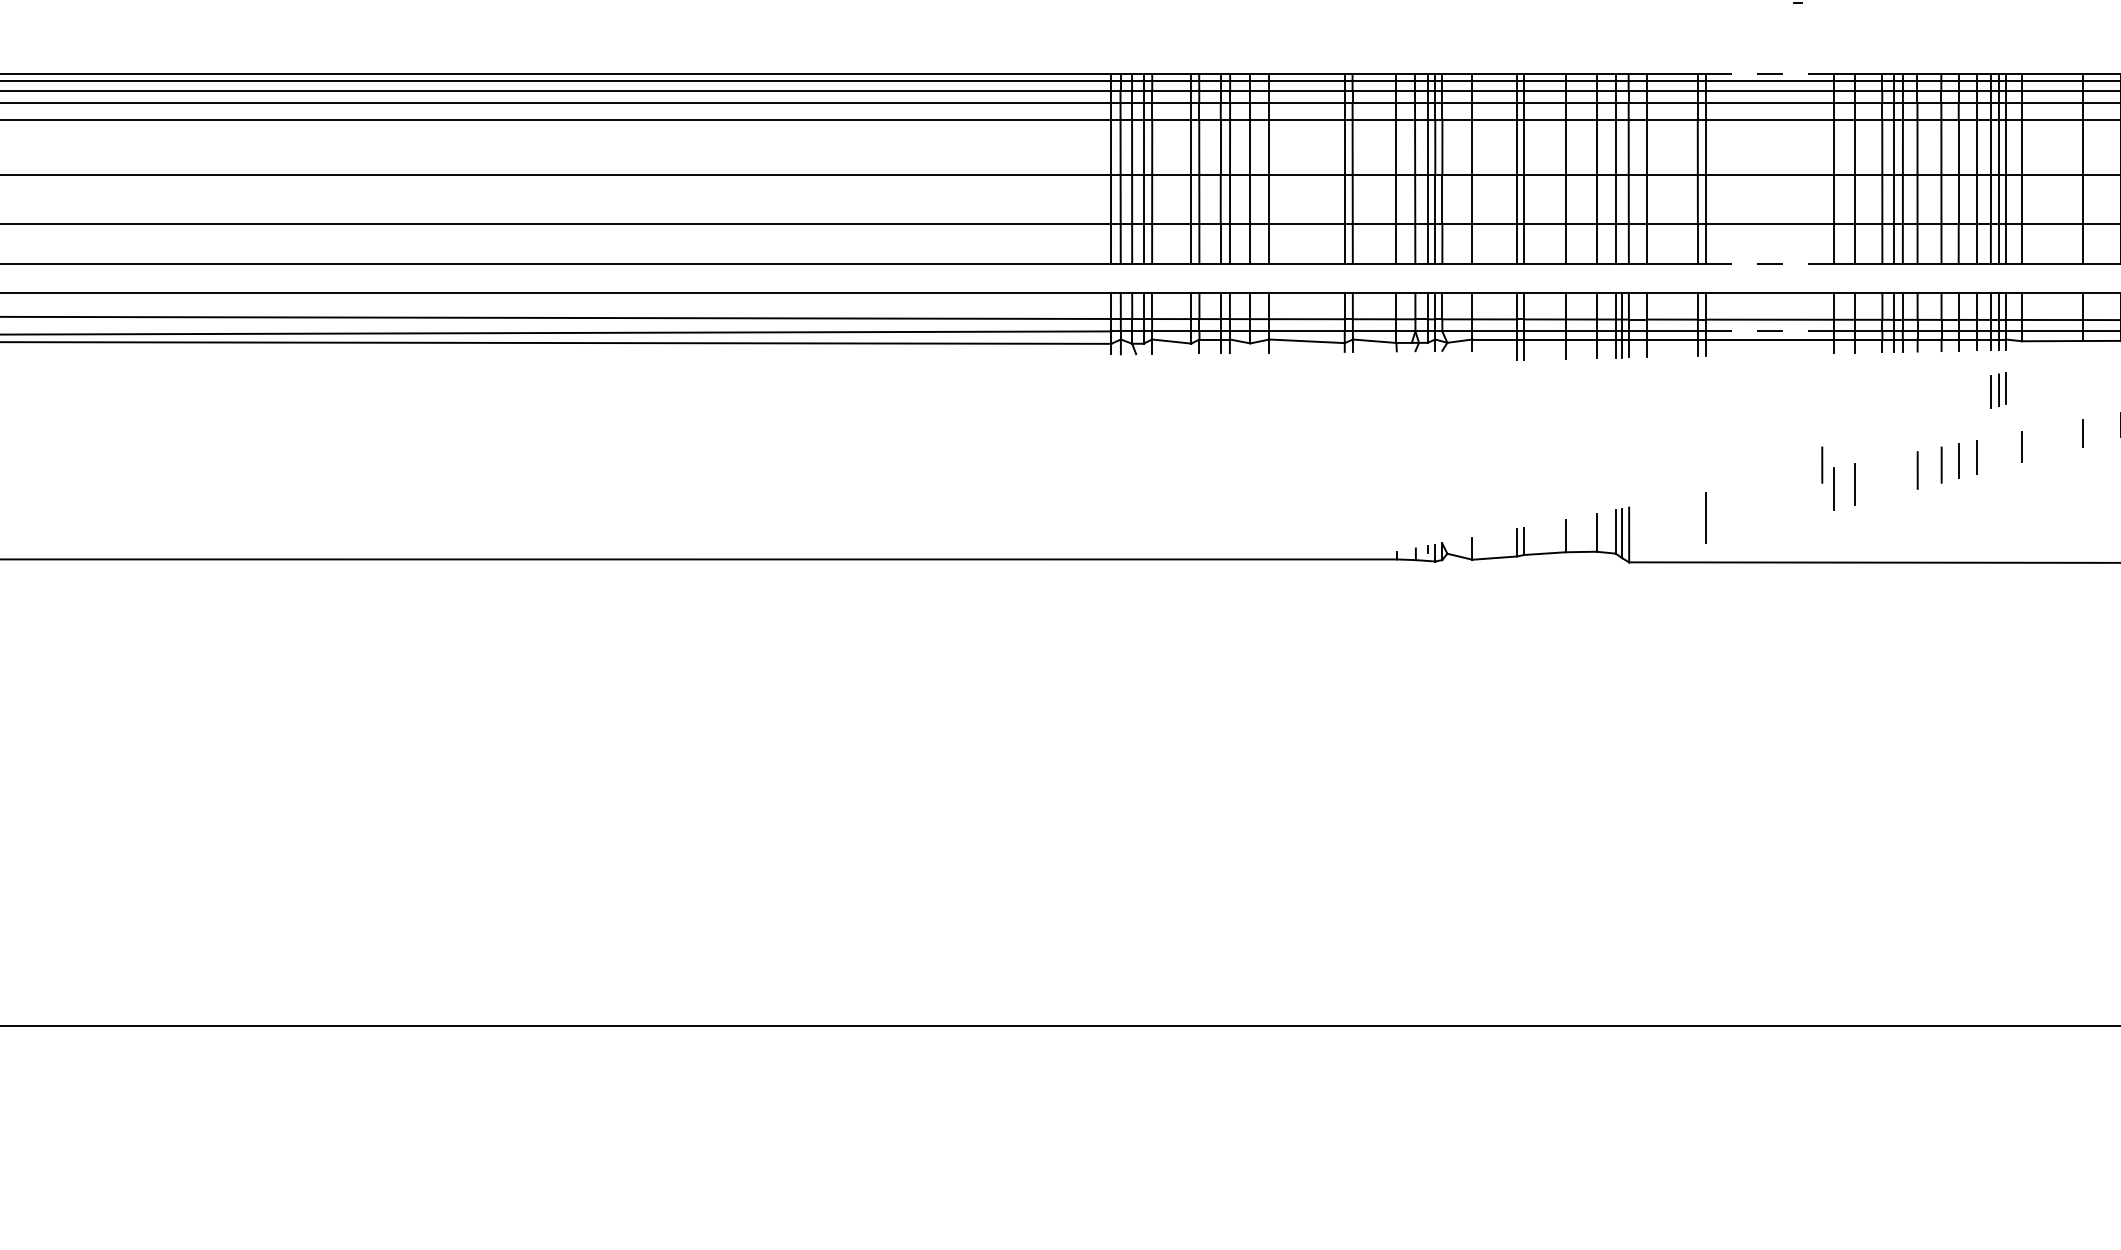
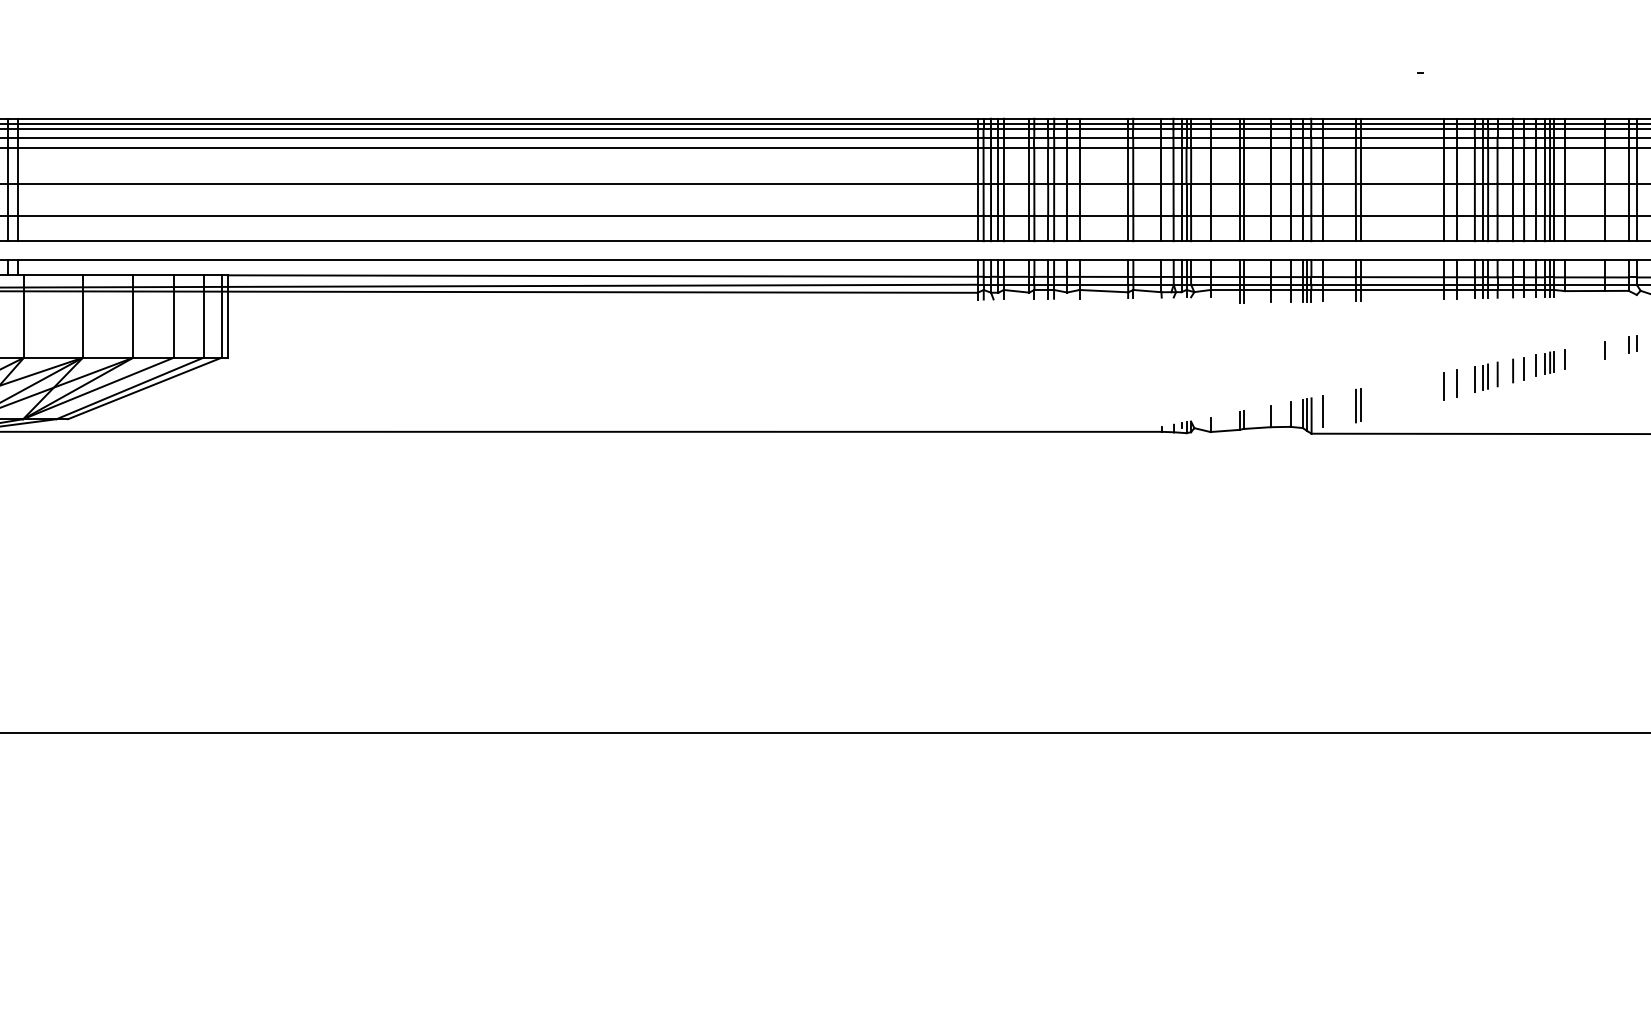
line: (1770, 73) -> (1402, 118), dashed -> solid
line: (1768, 264) -> (1401, 241), dashed -> solid
line: (1768, 330) -> (1401, 284), dashed -> solid
part: (1998, 389) -> (1549, 362), moved
line: (1821, 464) -> (1435, 370), removed
part: (1892, 475) -> (1481, 377), added
line: (1697, 518) -> (1355, 405), added
line: (1647, 527) -> (1323, 411), added

